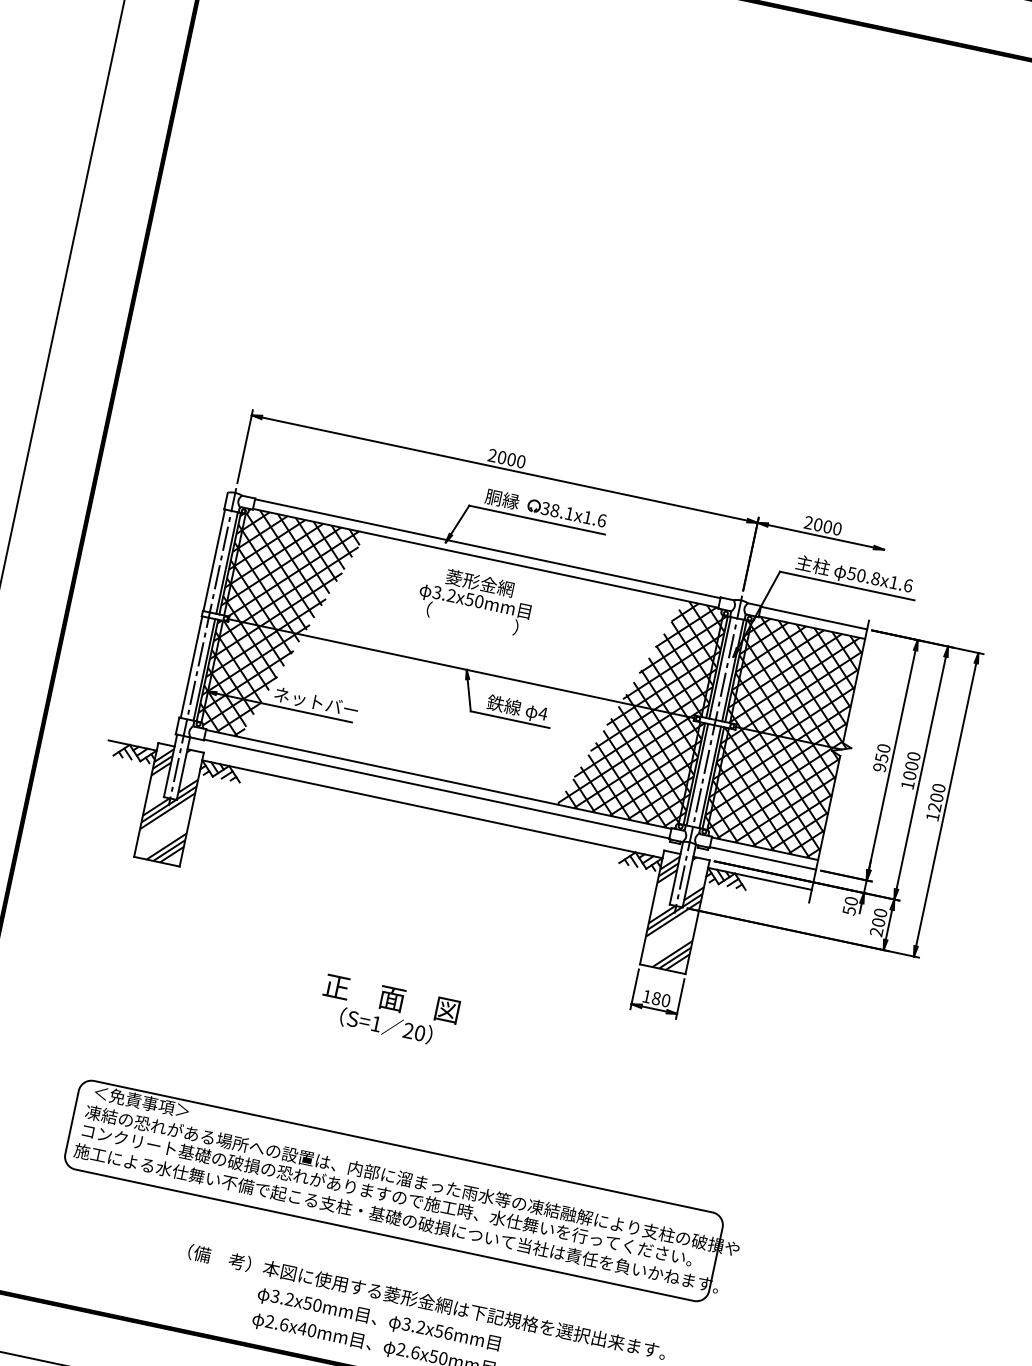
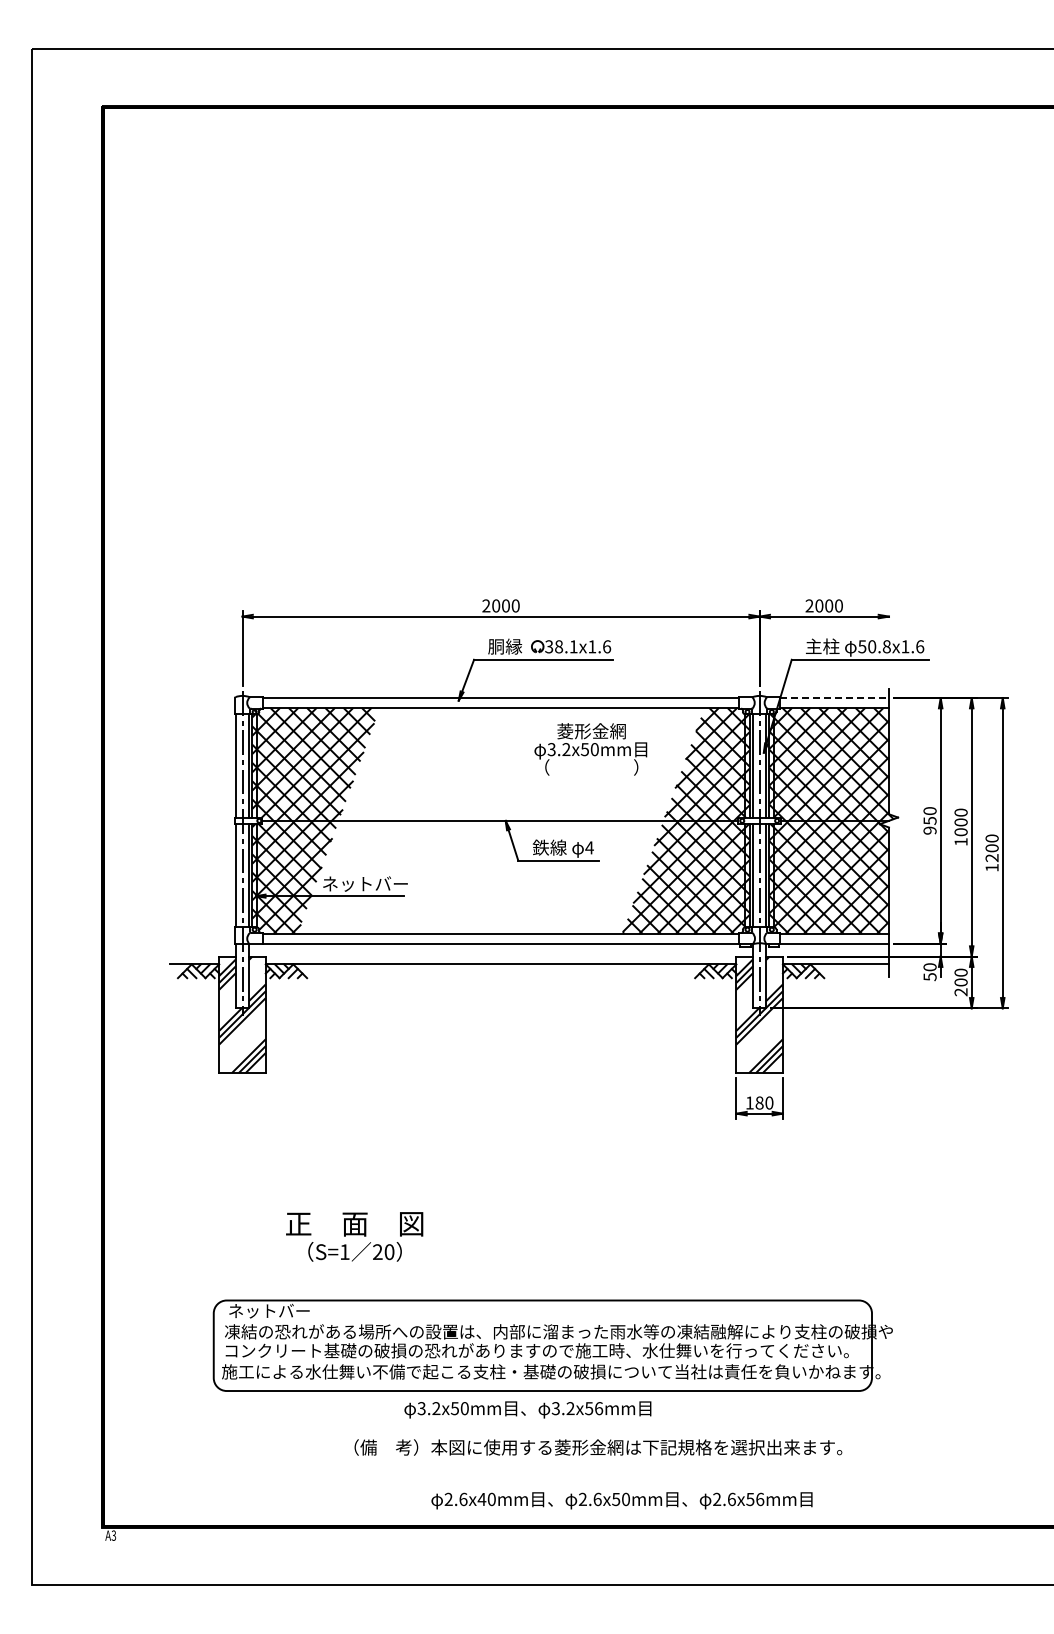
text: (475, 600) -> (590, 749), moved
line: (814, 618) -> (835, 698), solid -> dashed
text: (388, 1010) -> (354, 1236), moved
text: (141, 1101) -> (277, 1310), ＜免責事項＞ -> ネットバー
text: (378, 1319) -> (527, 1409), moved

